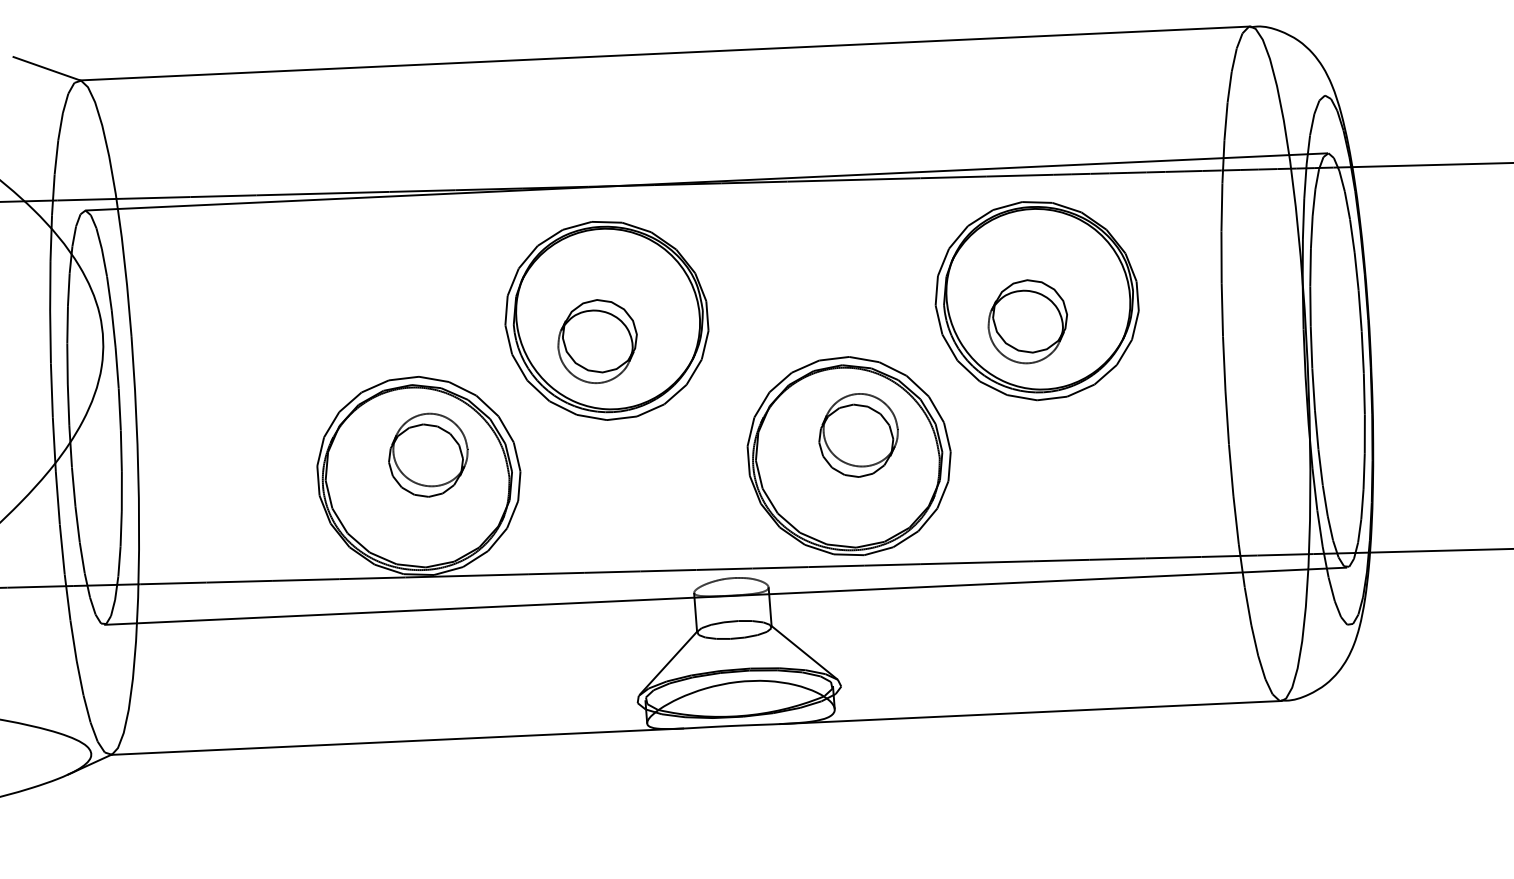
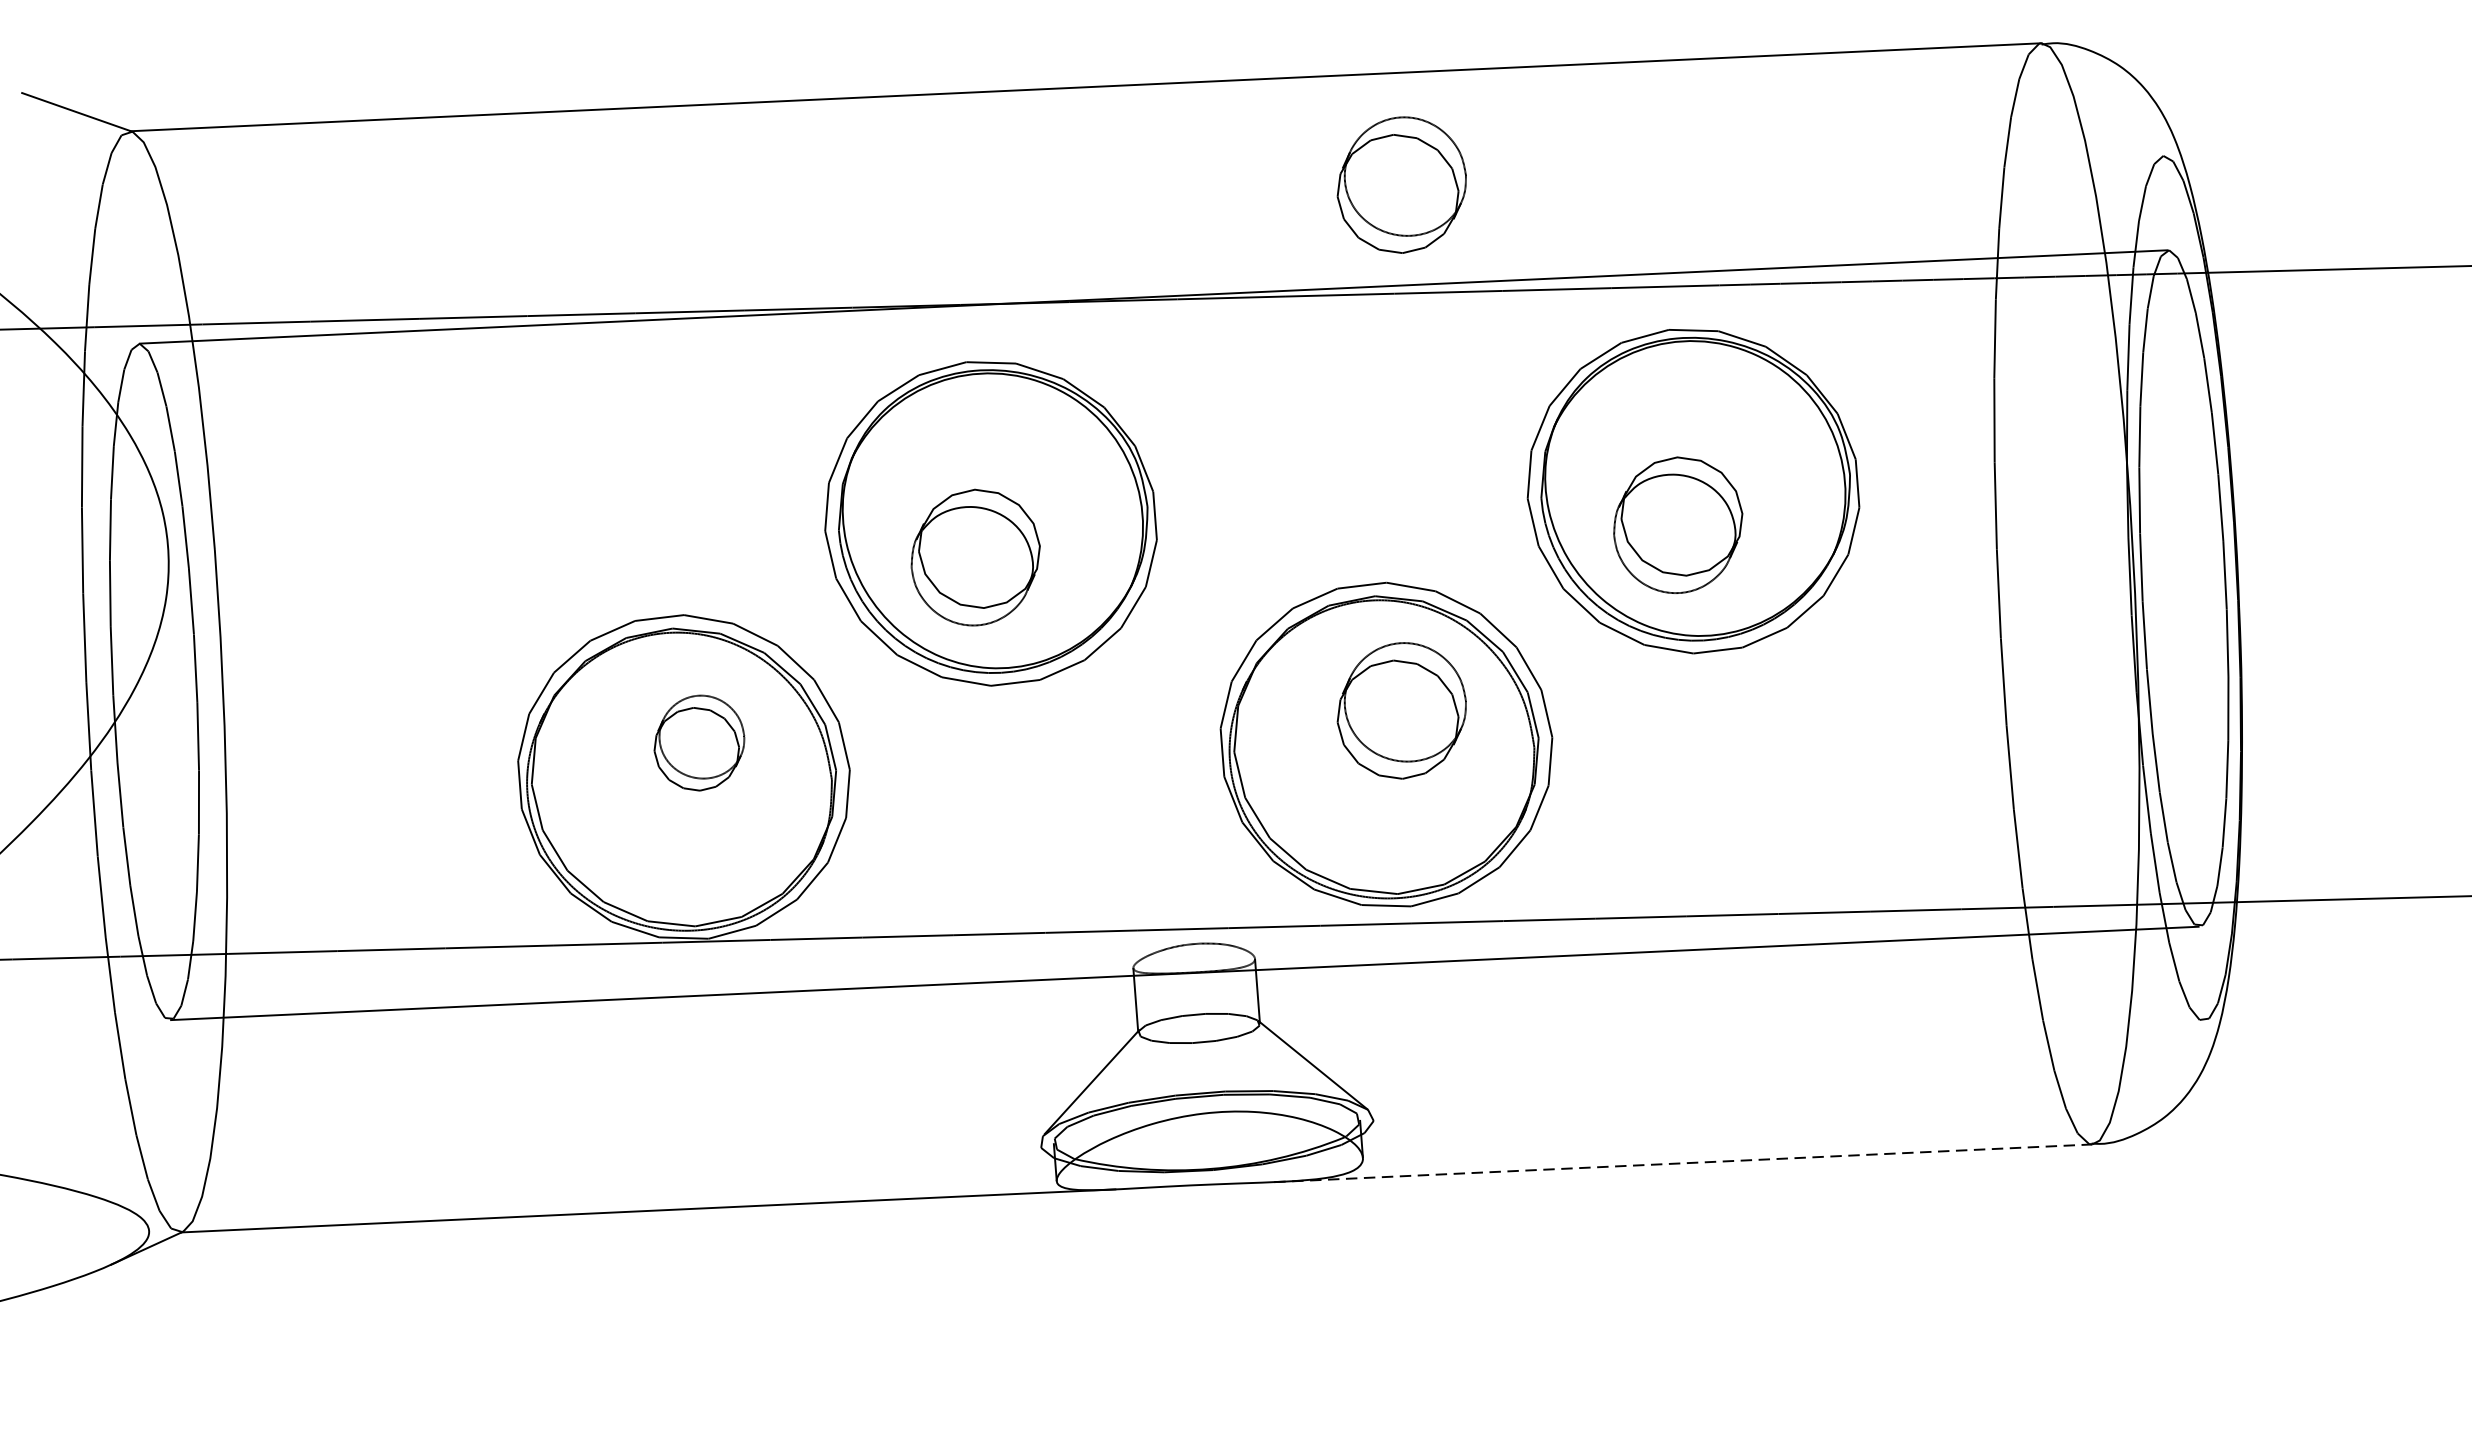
part: (858, 113) -> (1401, 185), added
part: (428, 454) -> (699, 741), size x0.7
line: (1030, 712) -> (1682, 1163), solid -> dashed

